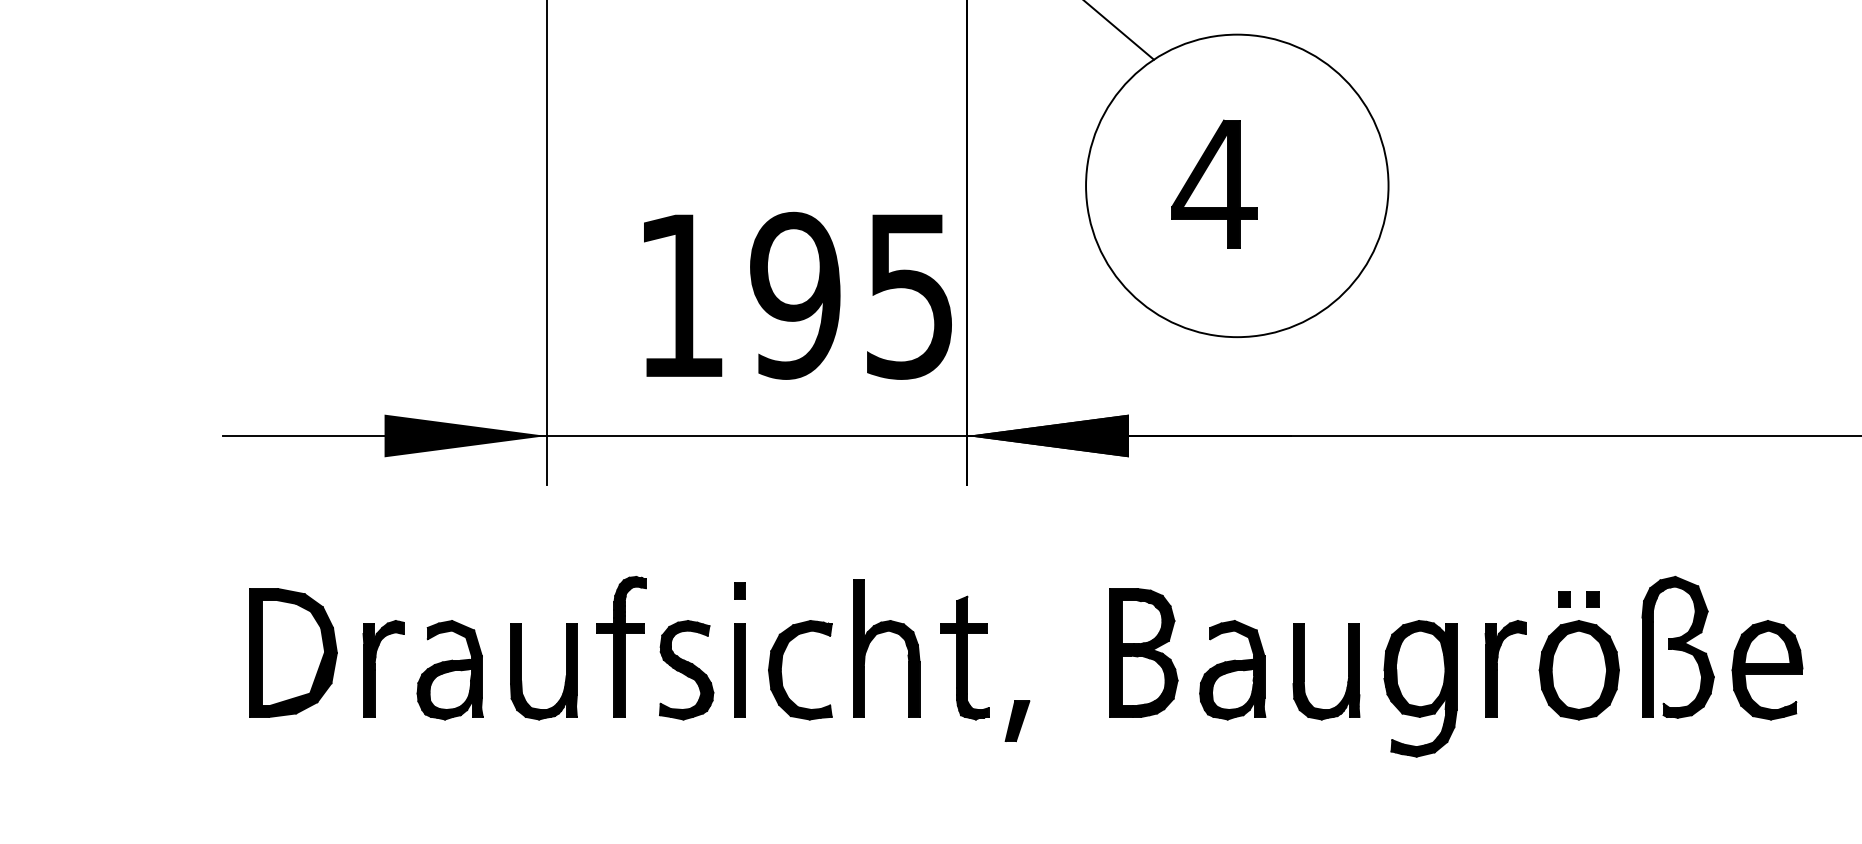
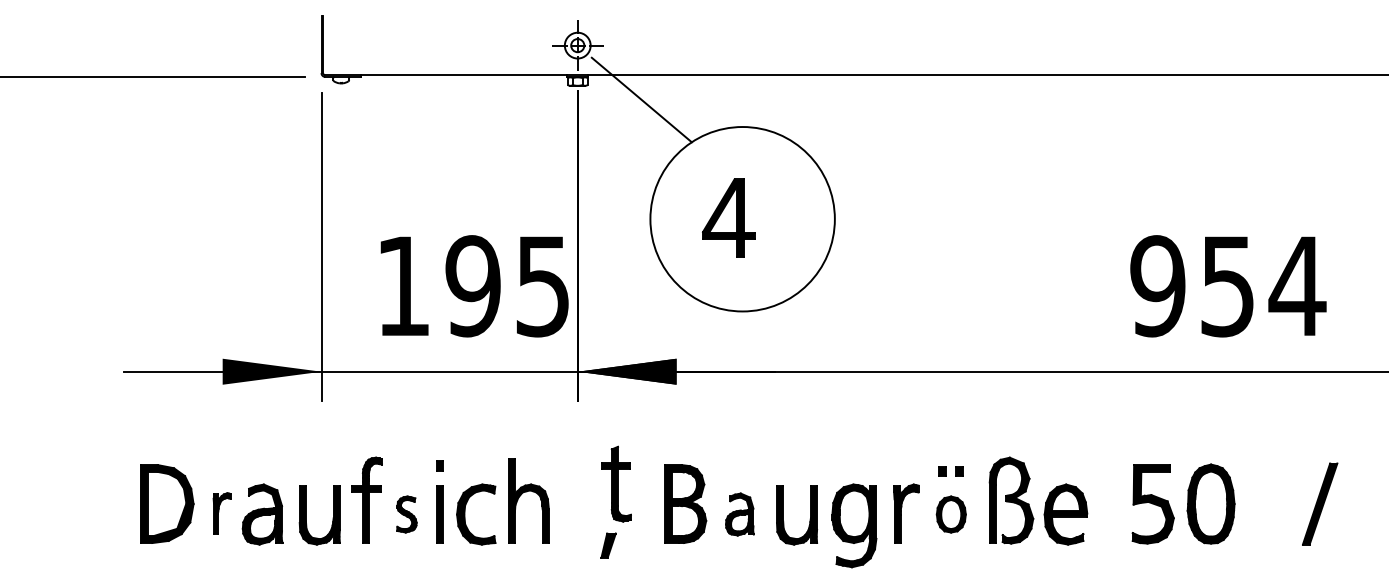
part: (964, 656) -> (616, 483), moved
part: (384, 668) -> (222, 513), size x0.7
part: (686, 670) -> (406, 514), size x0.6
part: (1232, 670) -> (739, 514), size x0.7
part: (1579, 670) -> (951, 514), size x0.6

